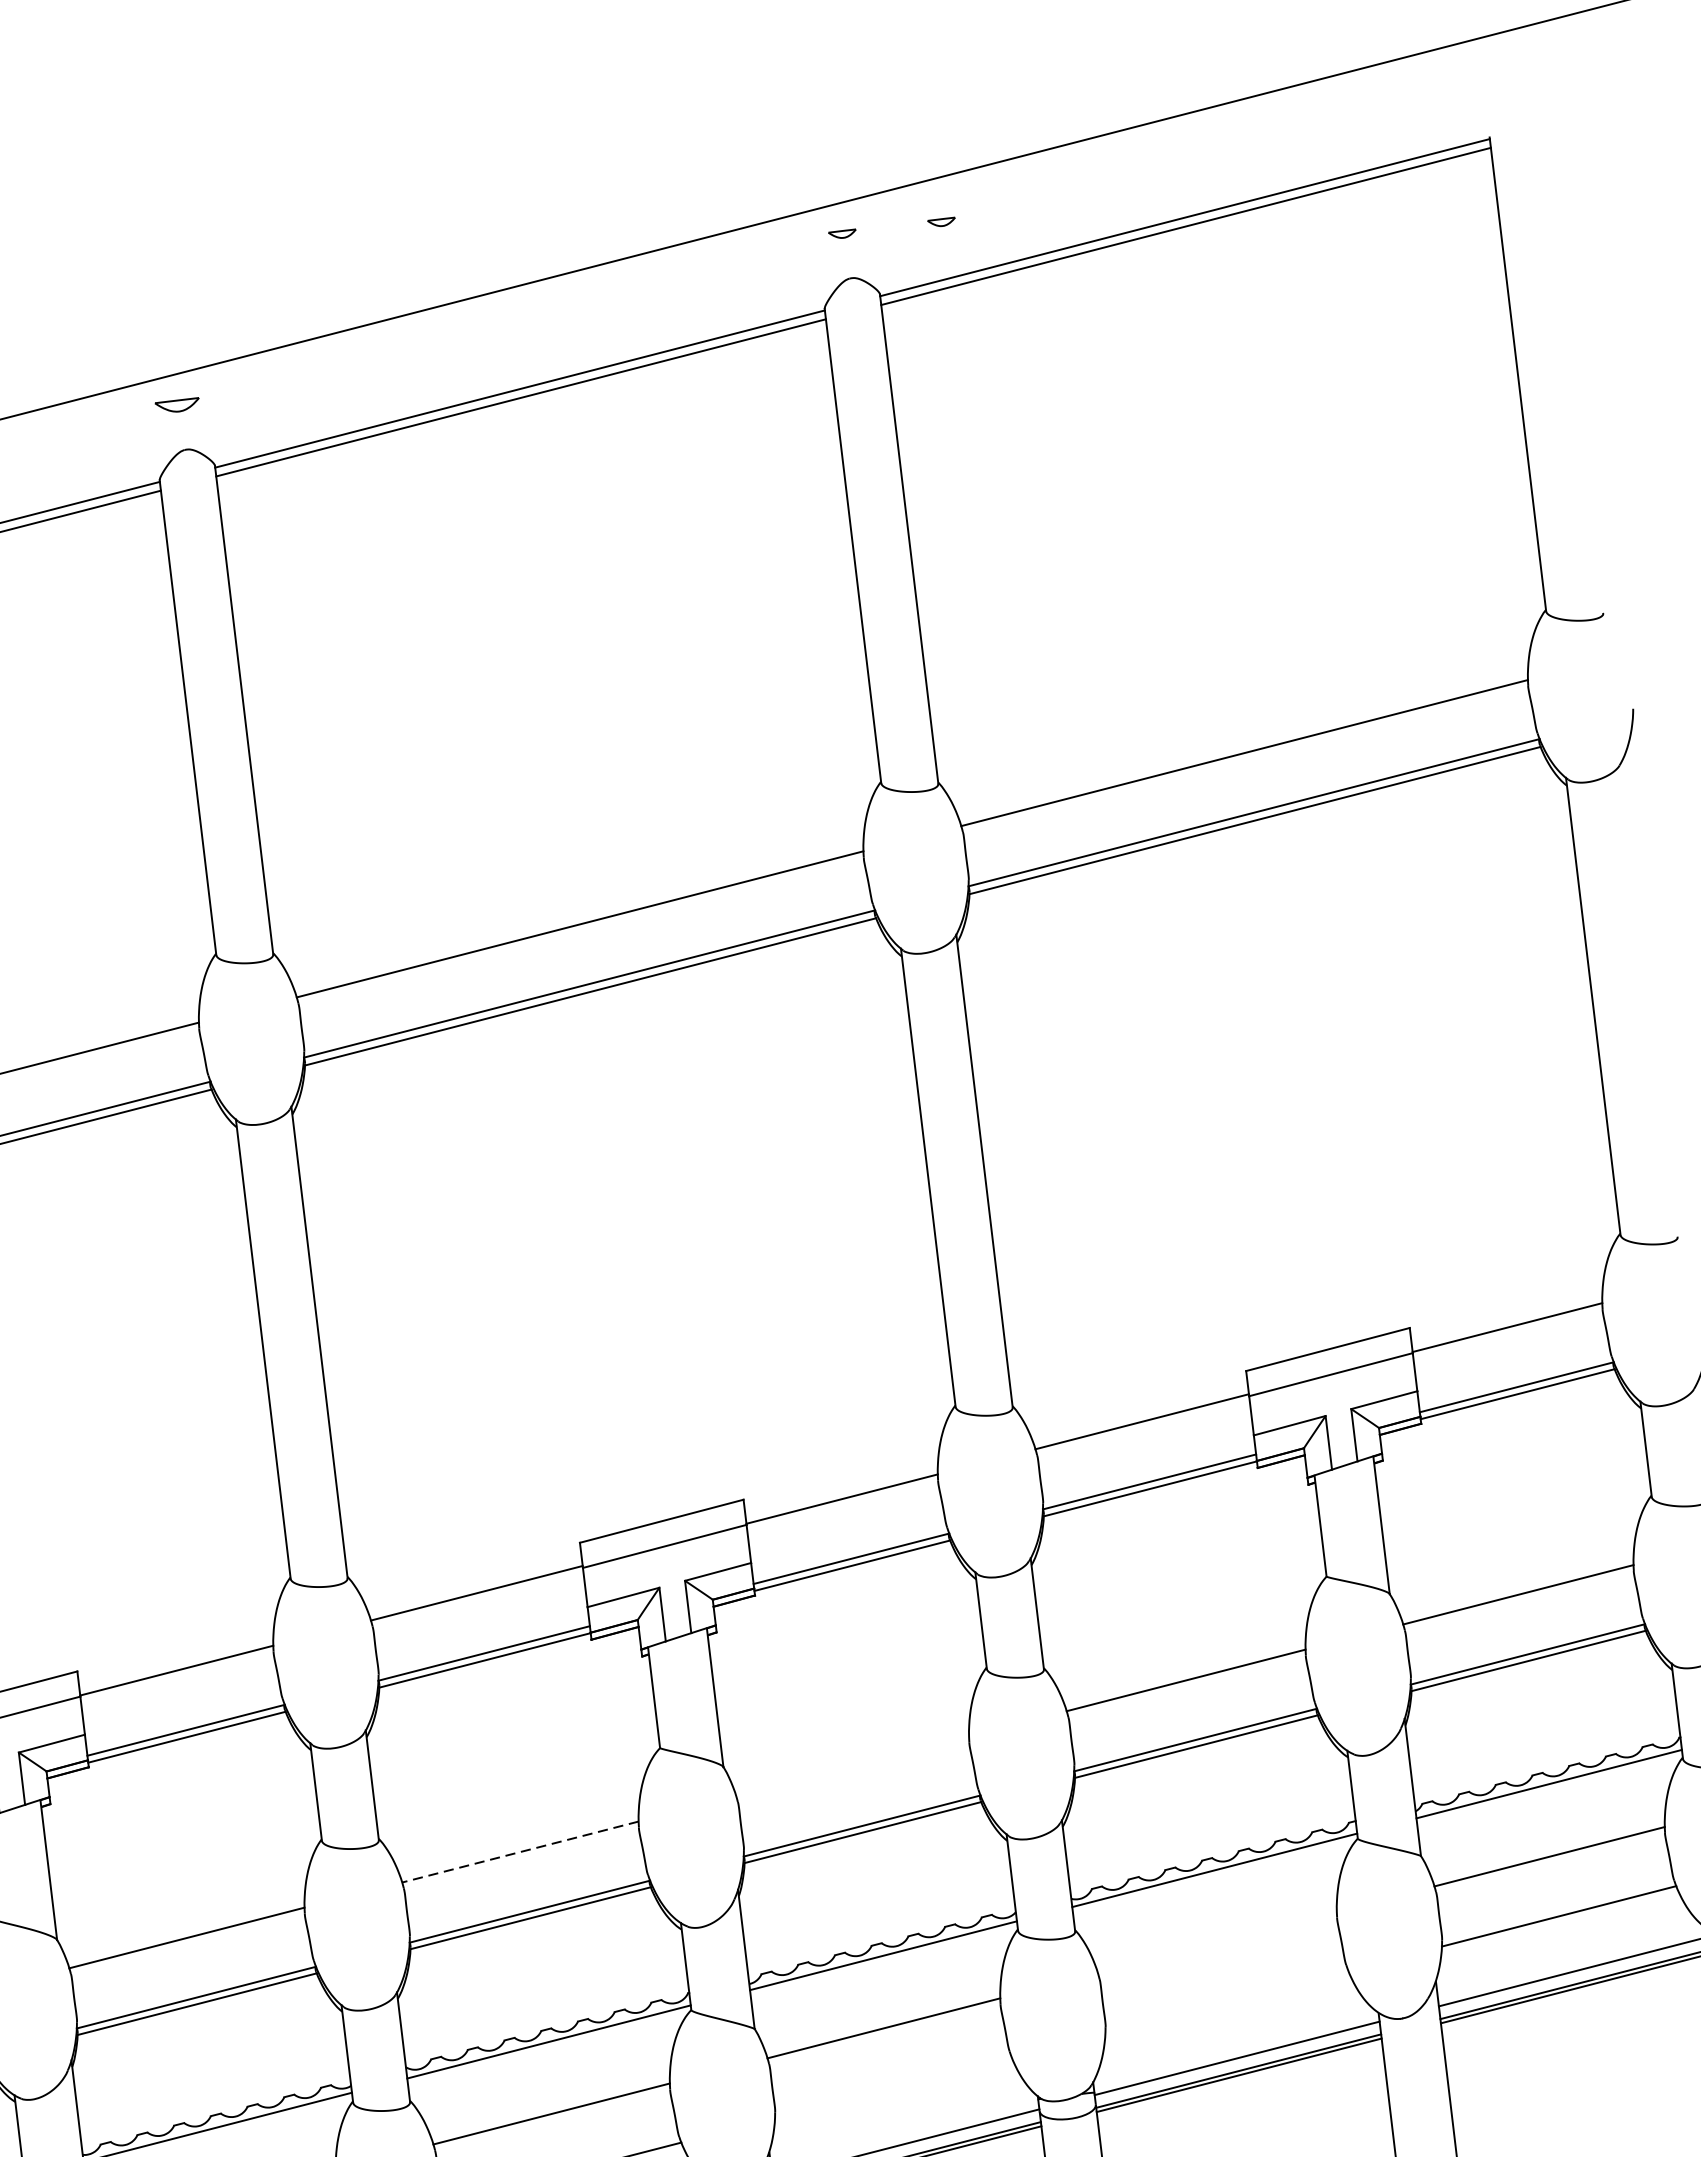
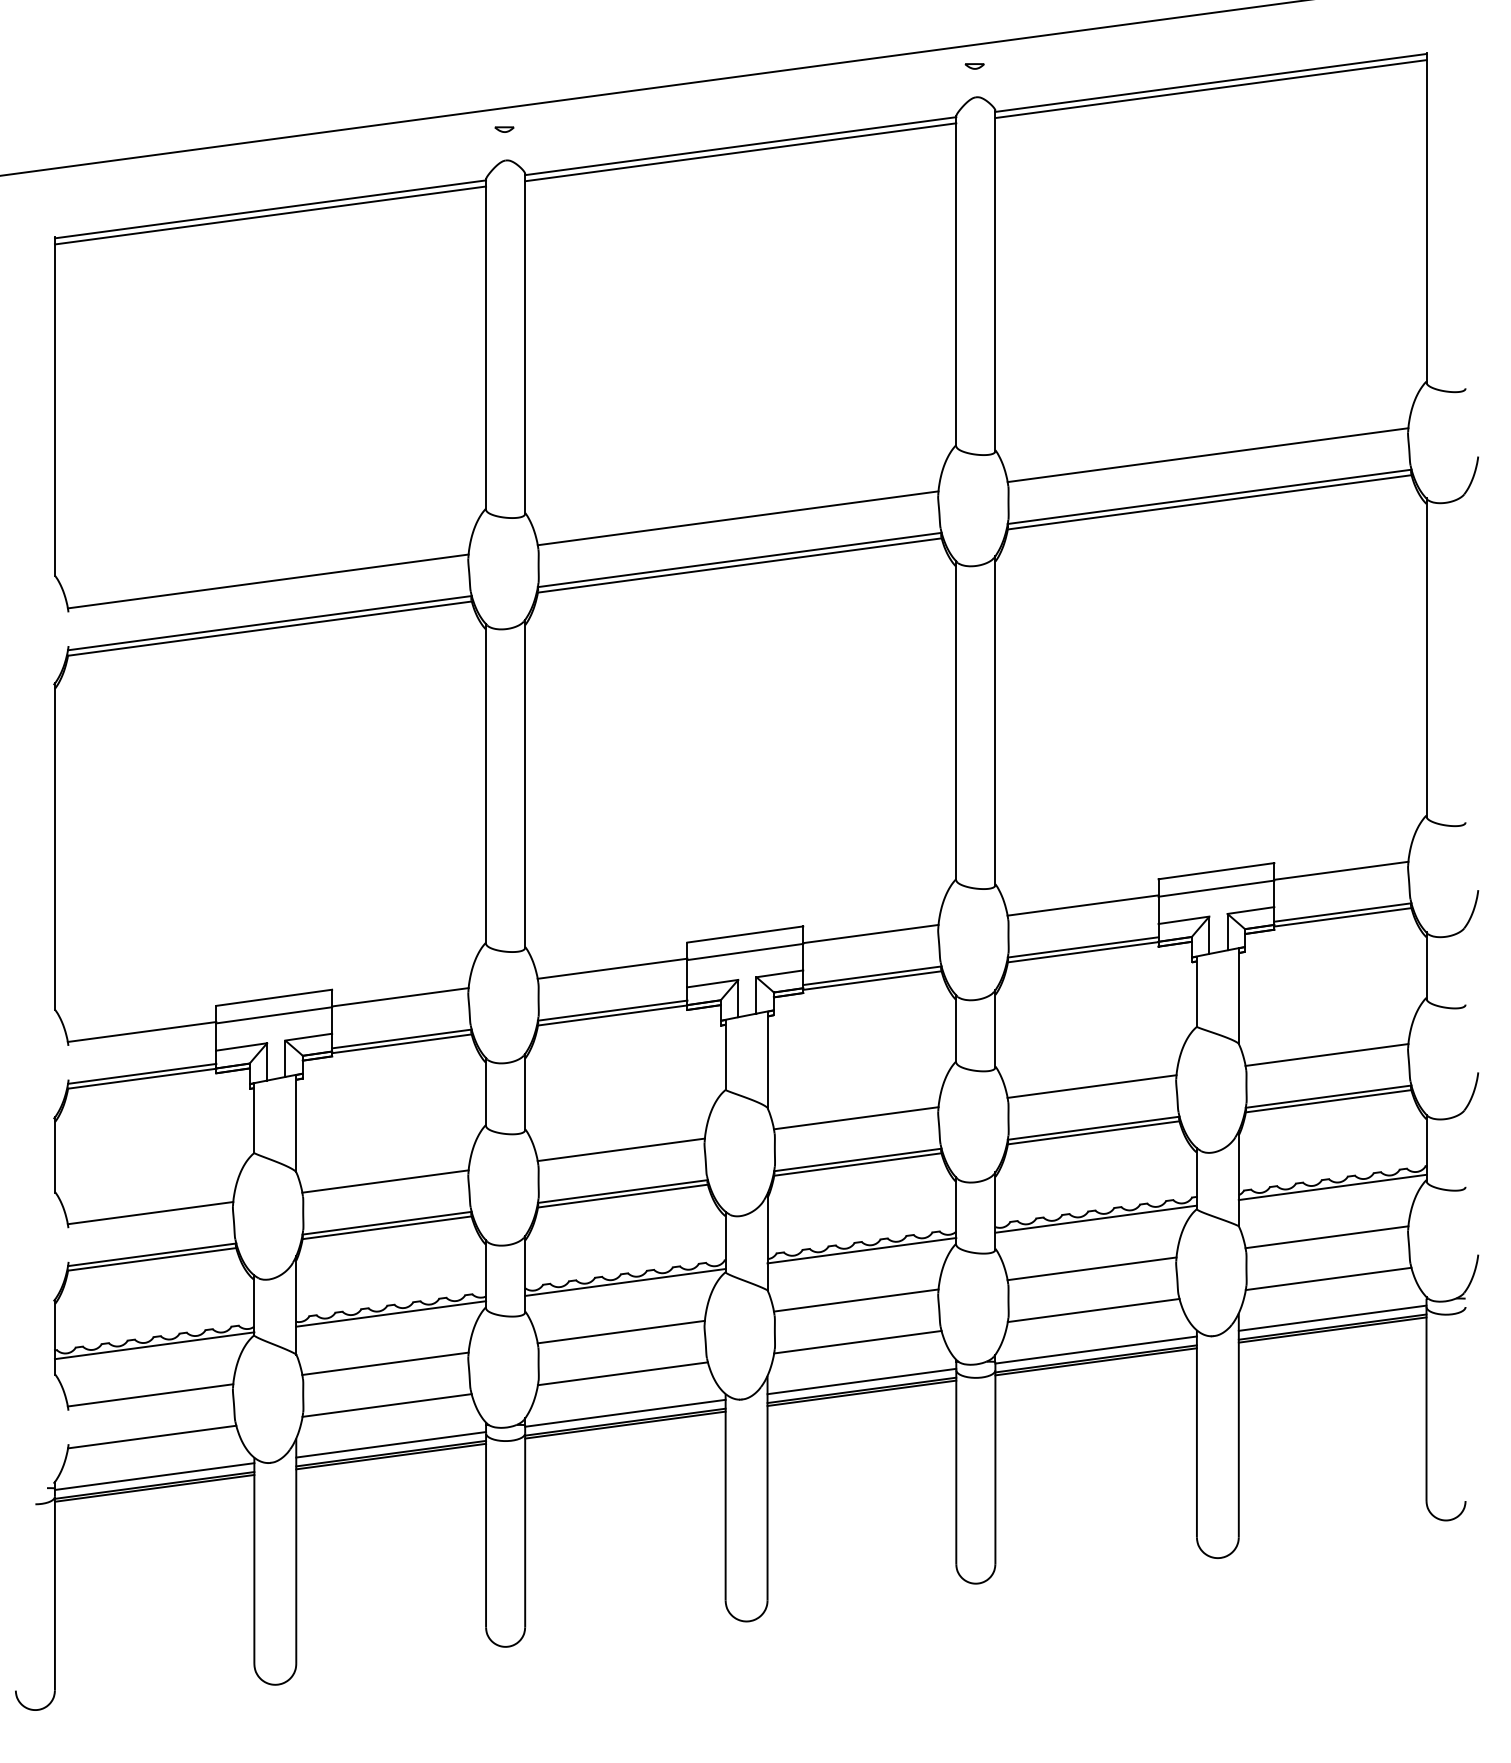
part: (941, 222) -> (1043, 66), removed
part: (177, 405) -> (504, 129), size x0.62
line: (851, 1766) -> (855, 1118), added
line: (519, 1851) -> (620, 1149), dashed -> solid
line: (1216, 1941) -> (1091, 1268), added
line: (1226, 2002) -> (1093, 1310), added
line: (892, 2087) -> (857, 1341), added

